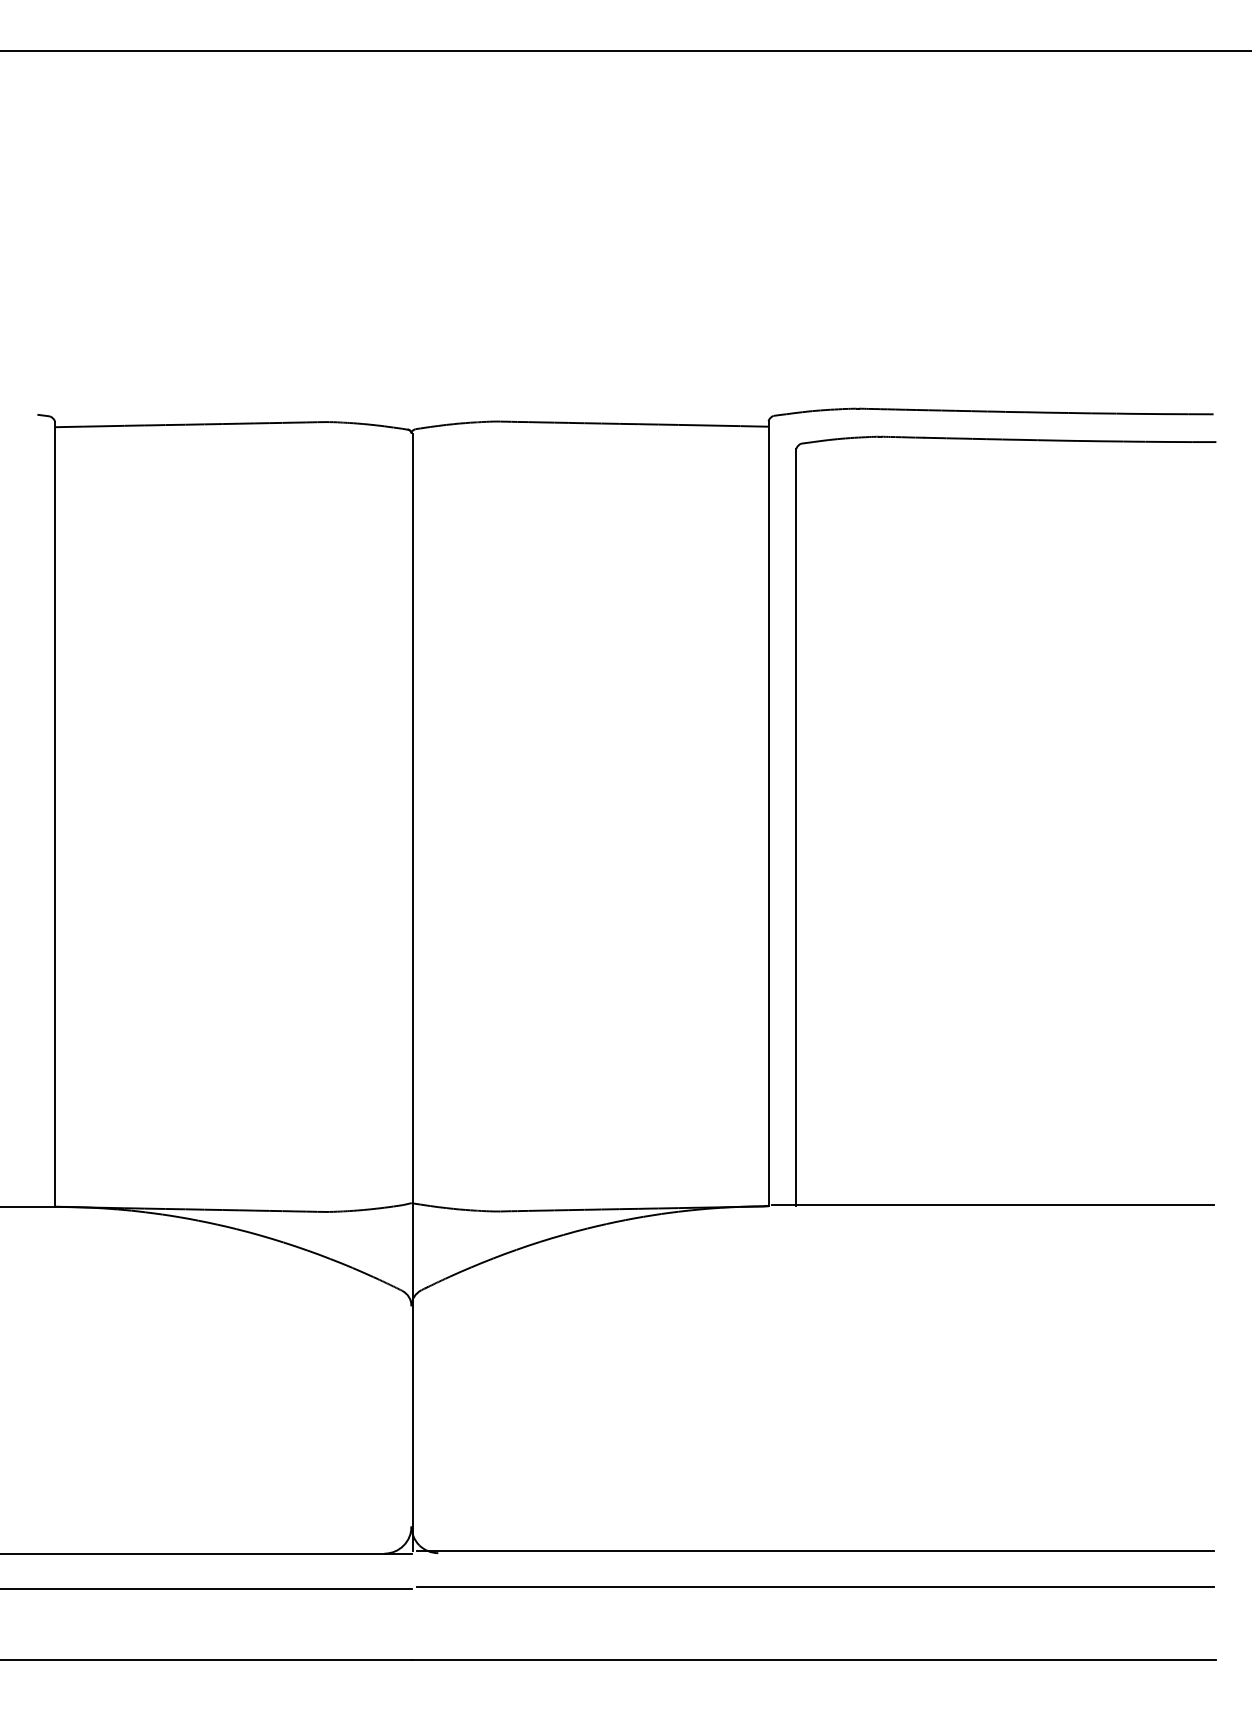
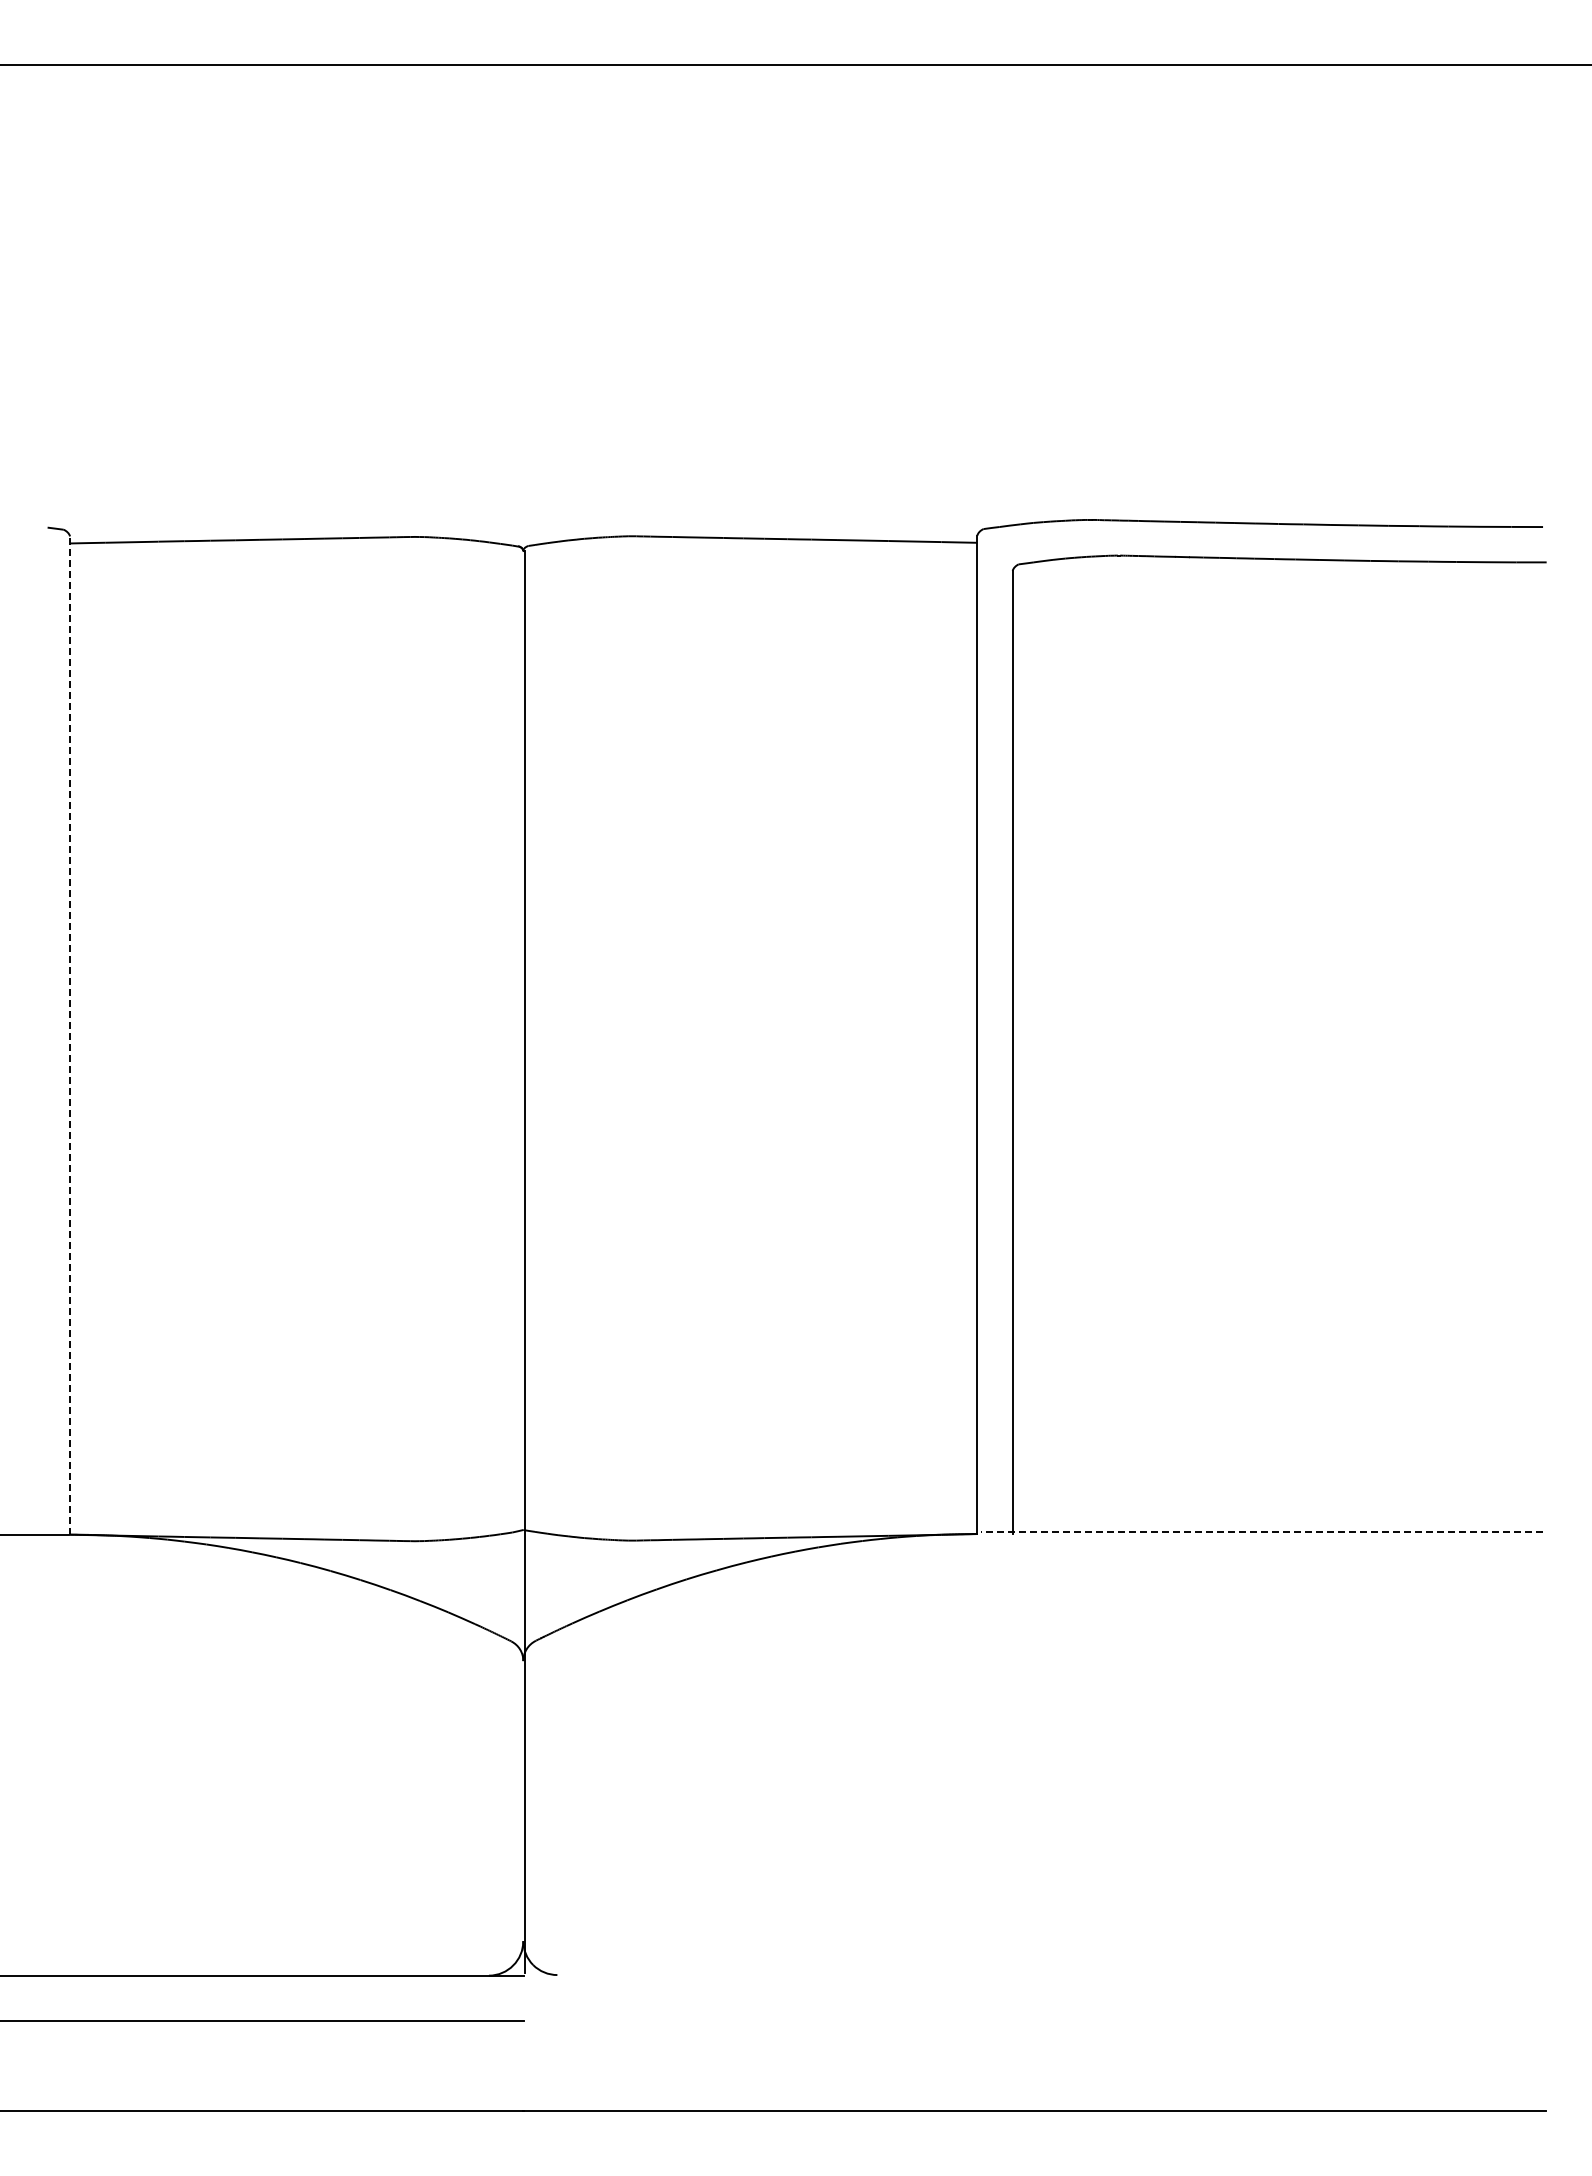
line: (55, 814) -> (70, 1035), solid -> dashed
line: (992, 1205) -> (1262, 1532), solid -> dashed
line: (815, 1551) -> (1036, 1972), removed
line: (815, 1586) -> (1036, 2017), removed

